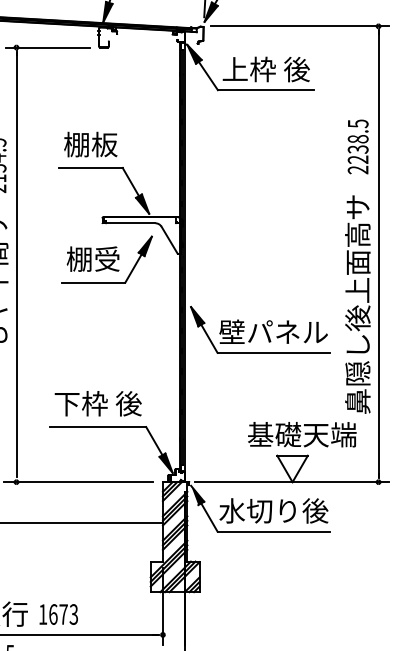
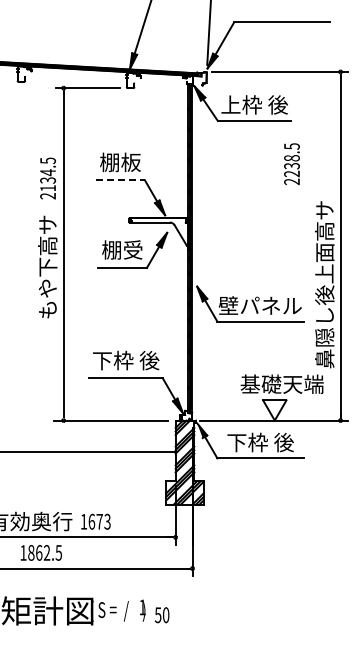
text: (357, 147) -> (291, 164), moved
line: (92, 168) -> (121, 180), solid -> dashed
text: (273, 510) -> (260, 442), 水切り後 -> 下枠 後

